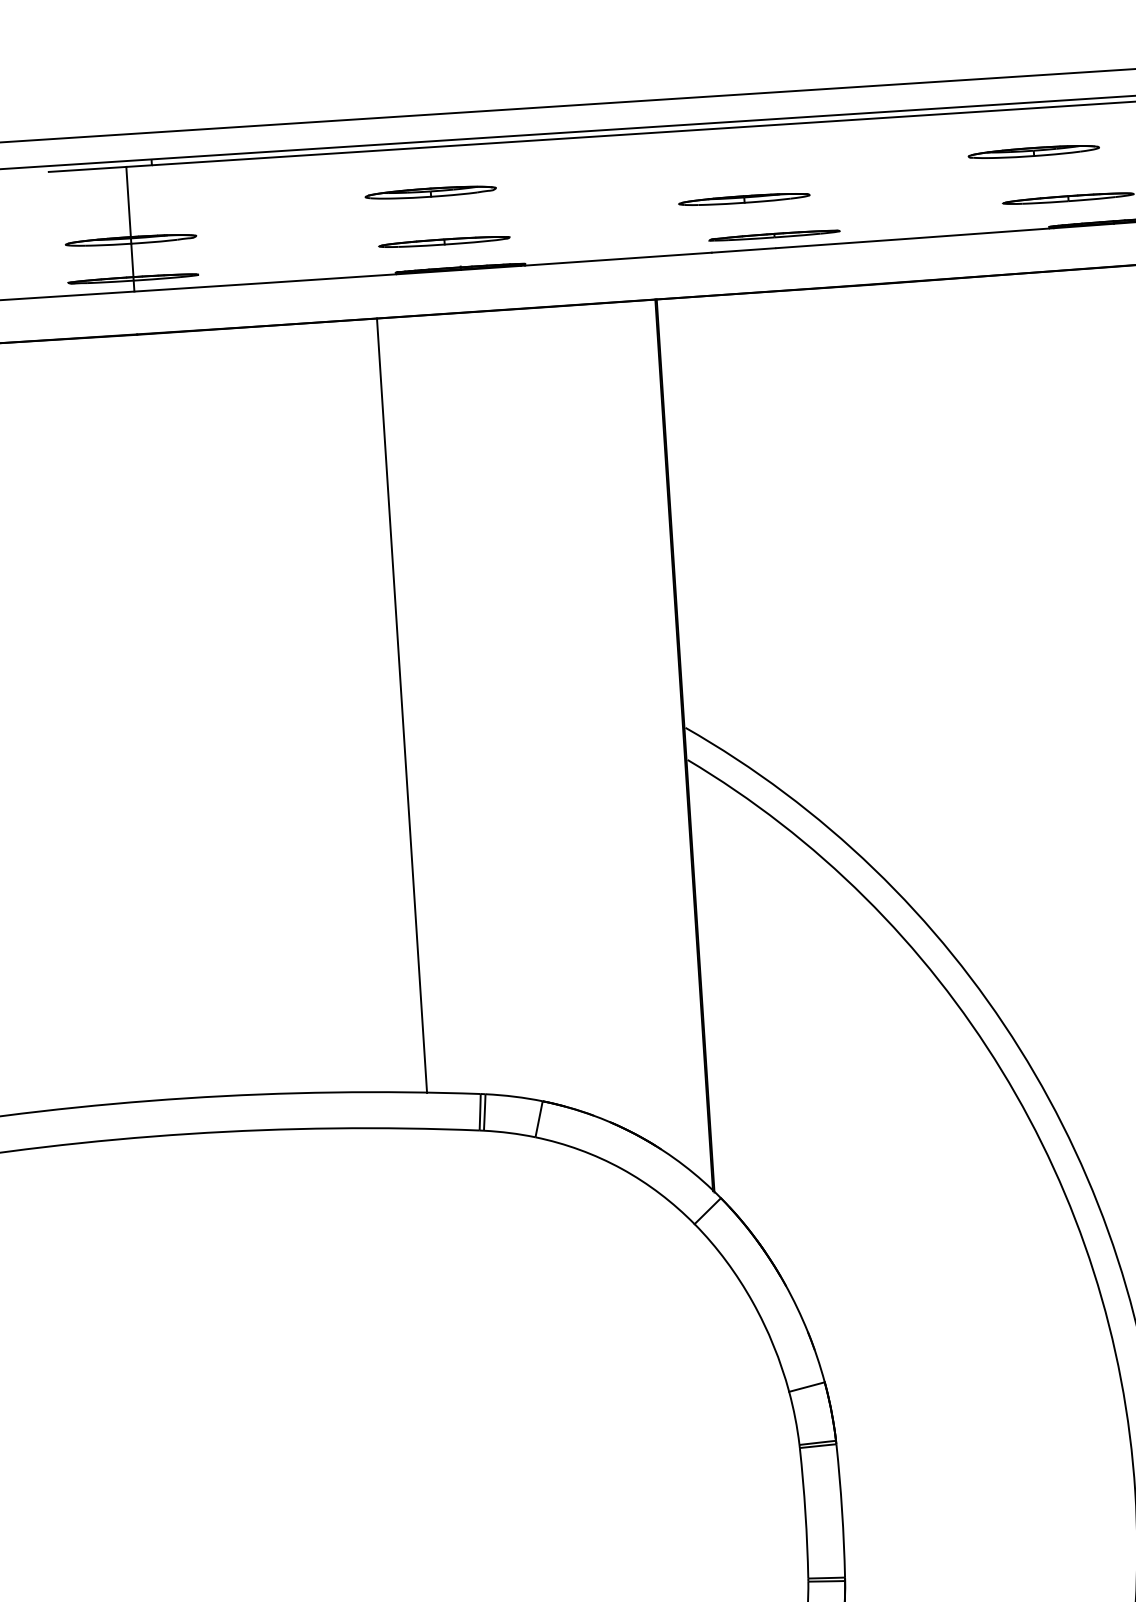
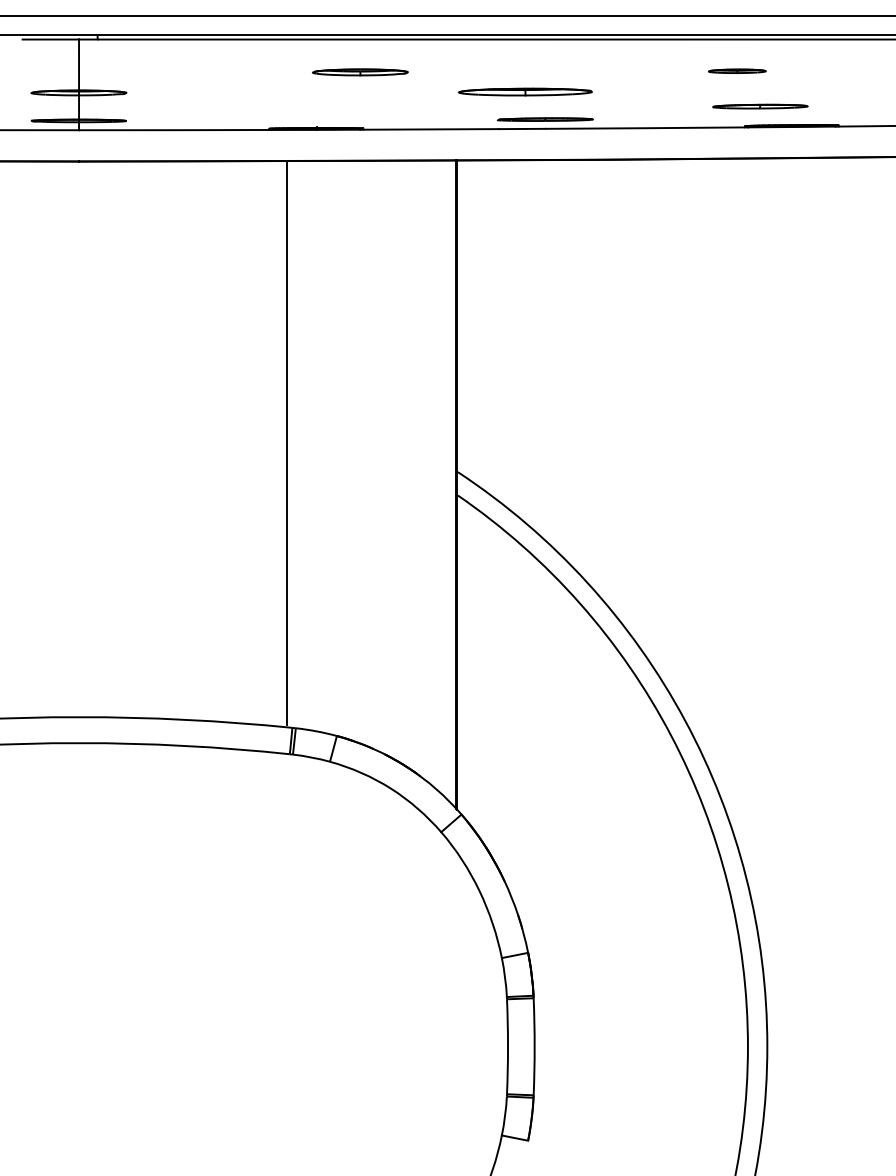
part: (1034, 152) -> (737, 71), size x0.6
part: (430, 192) -> (360, 72), moved
part: (743, 198) -> (524, 91), size x1.4
part: (445, 241) -> (306, 108), removed
line: (401, 705) -> (286, 442), moved

